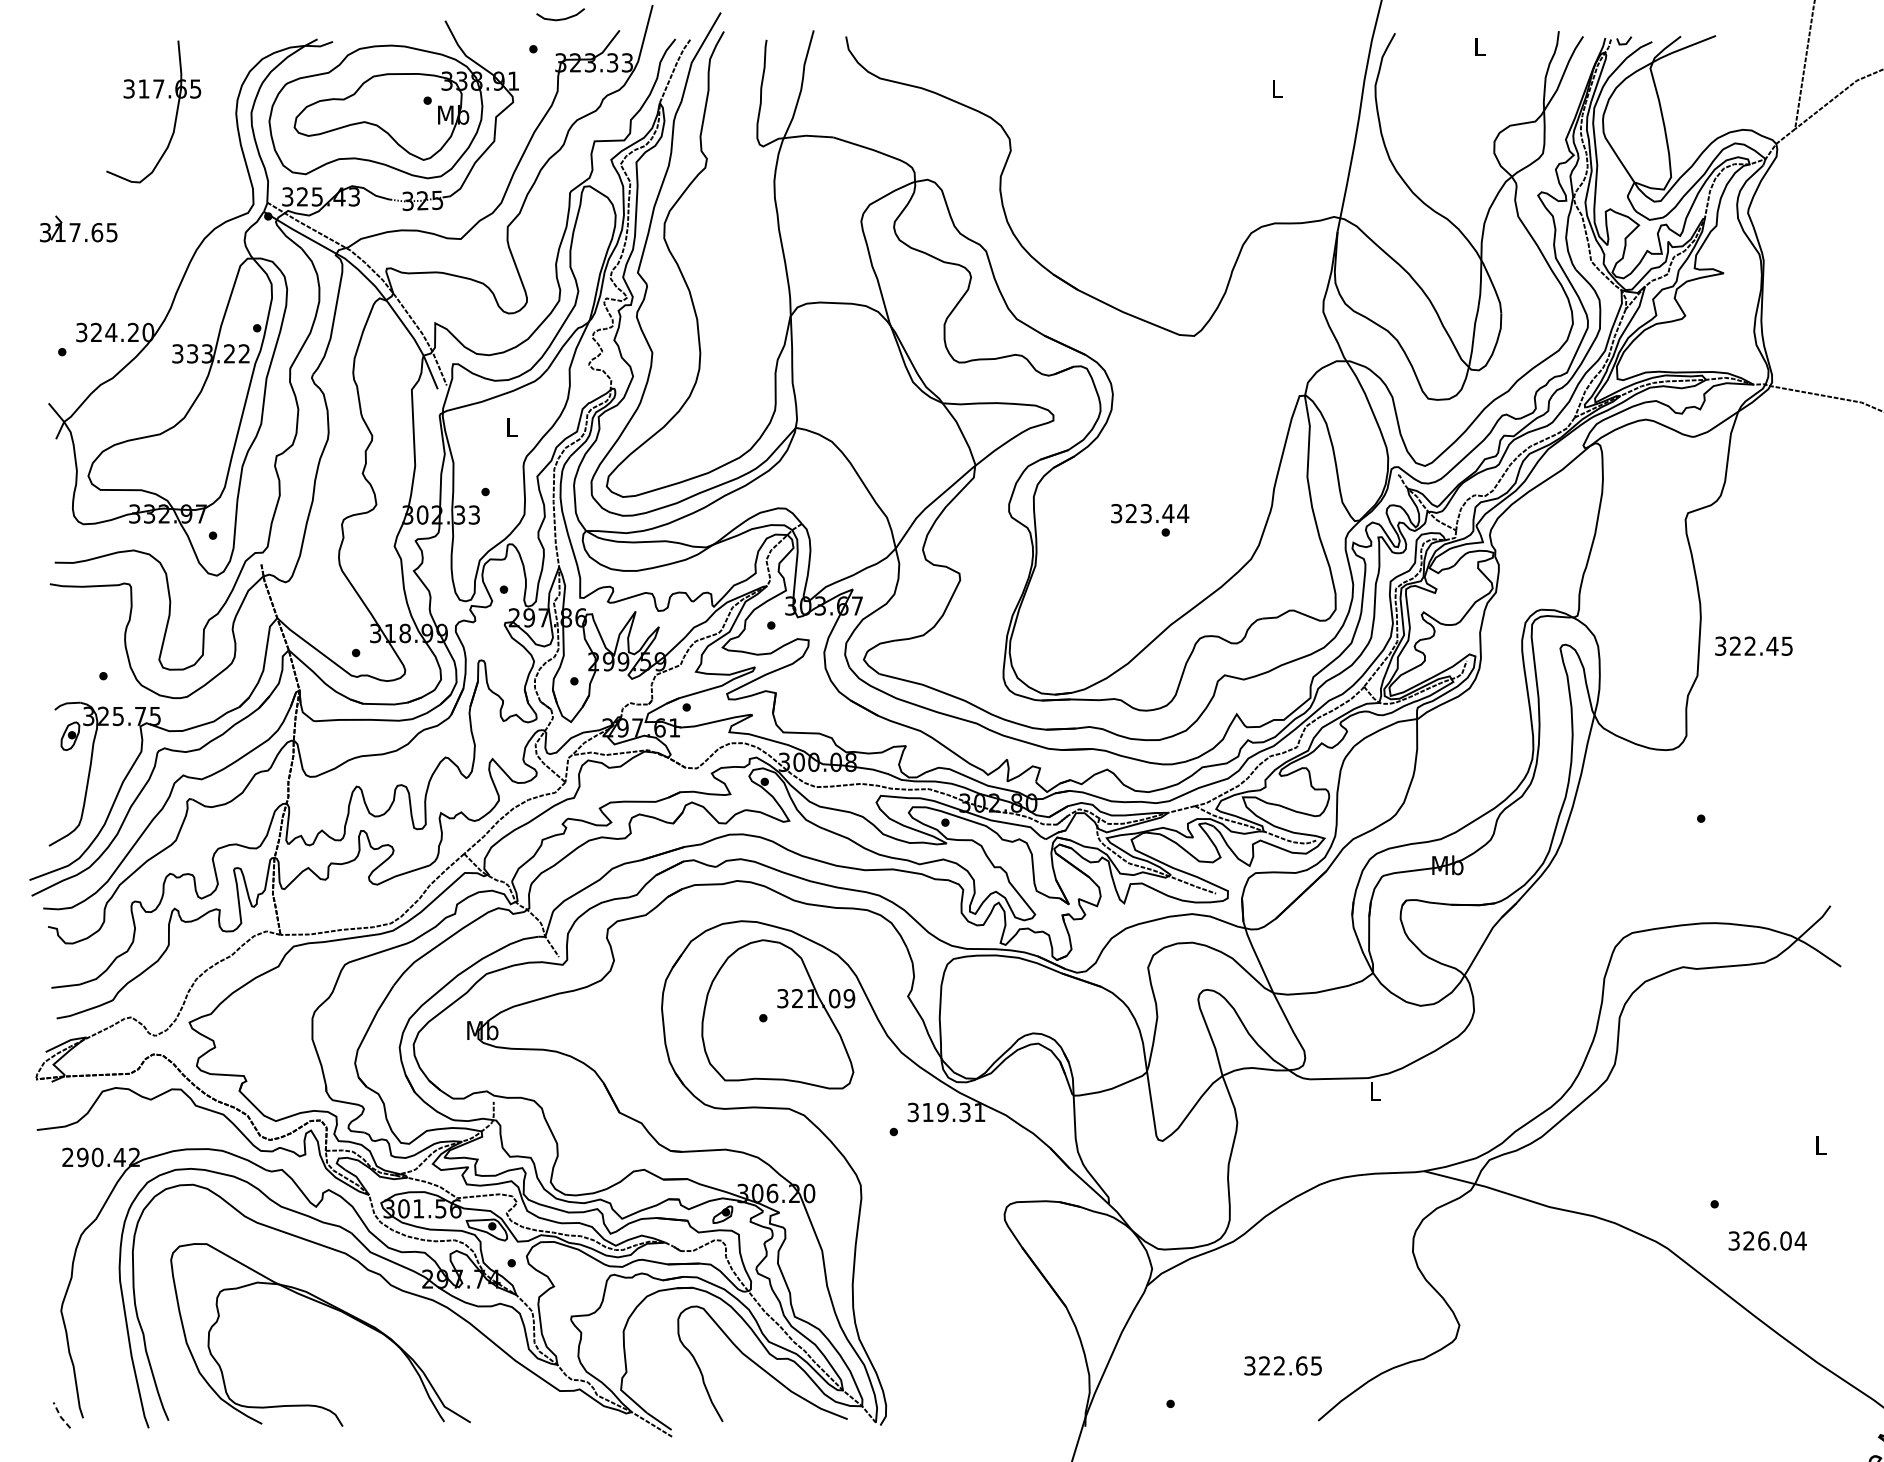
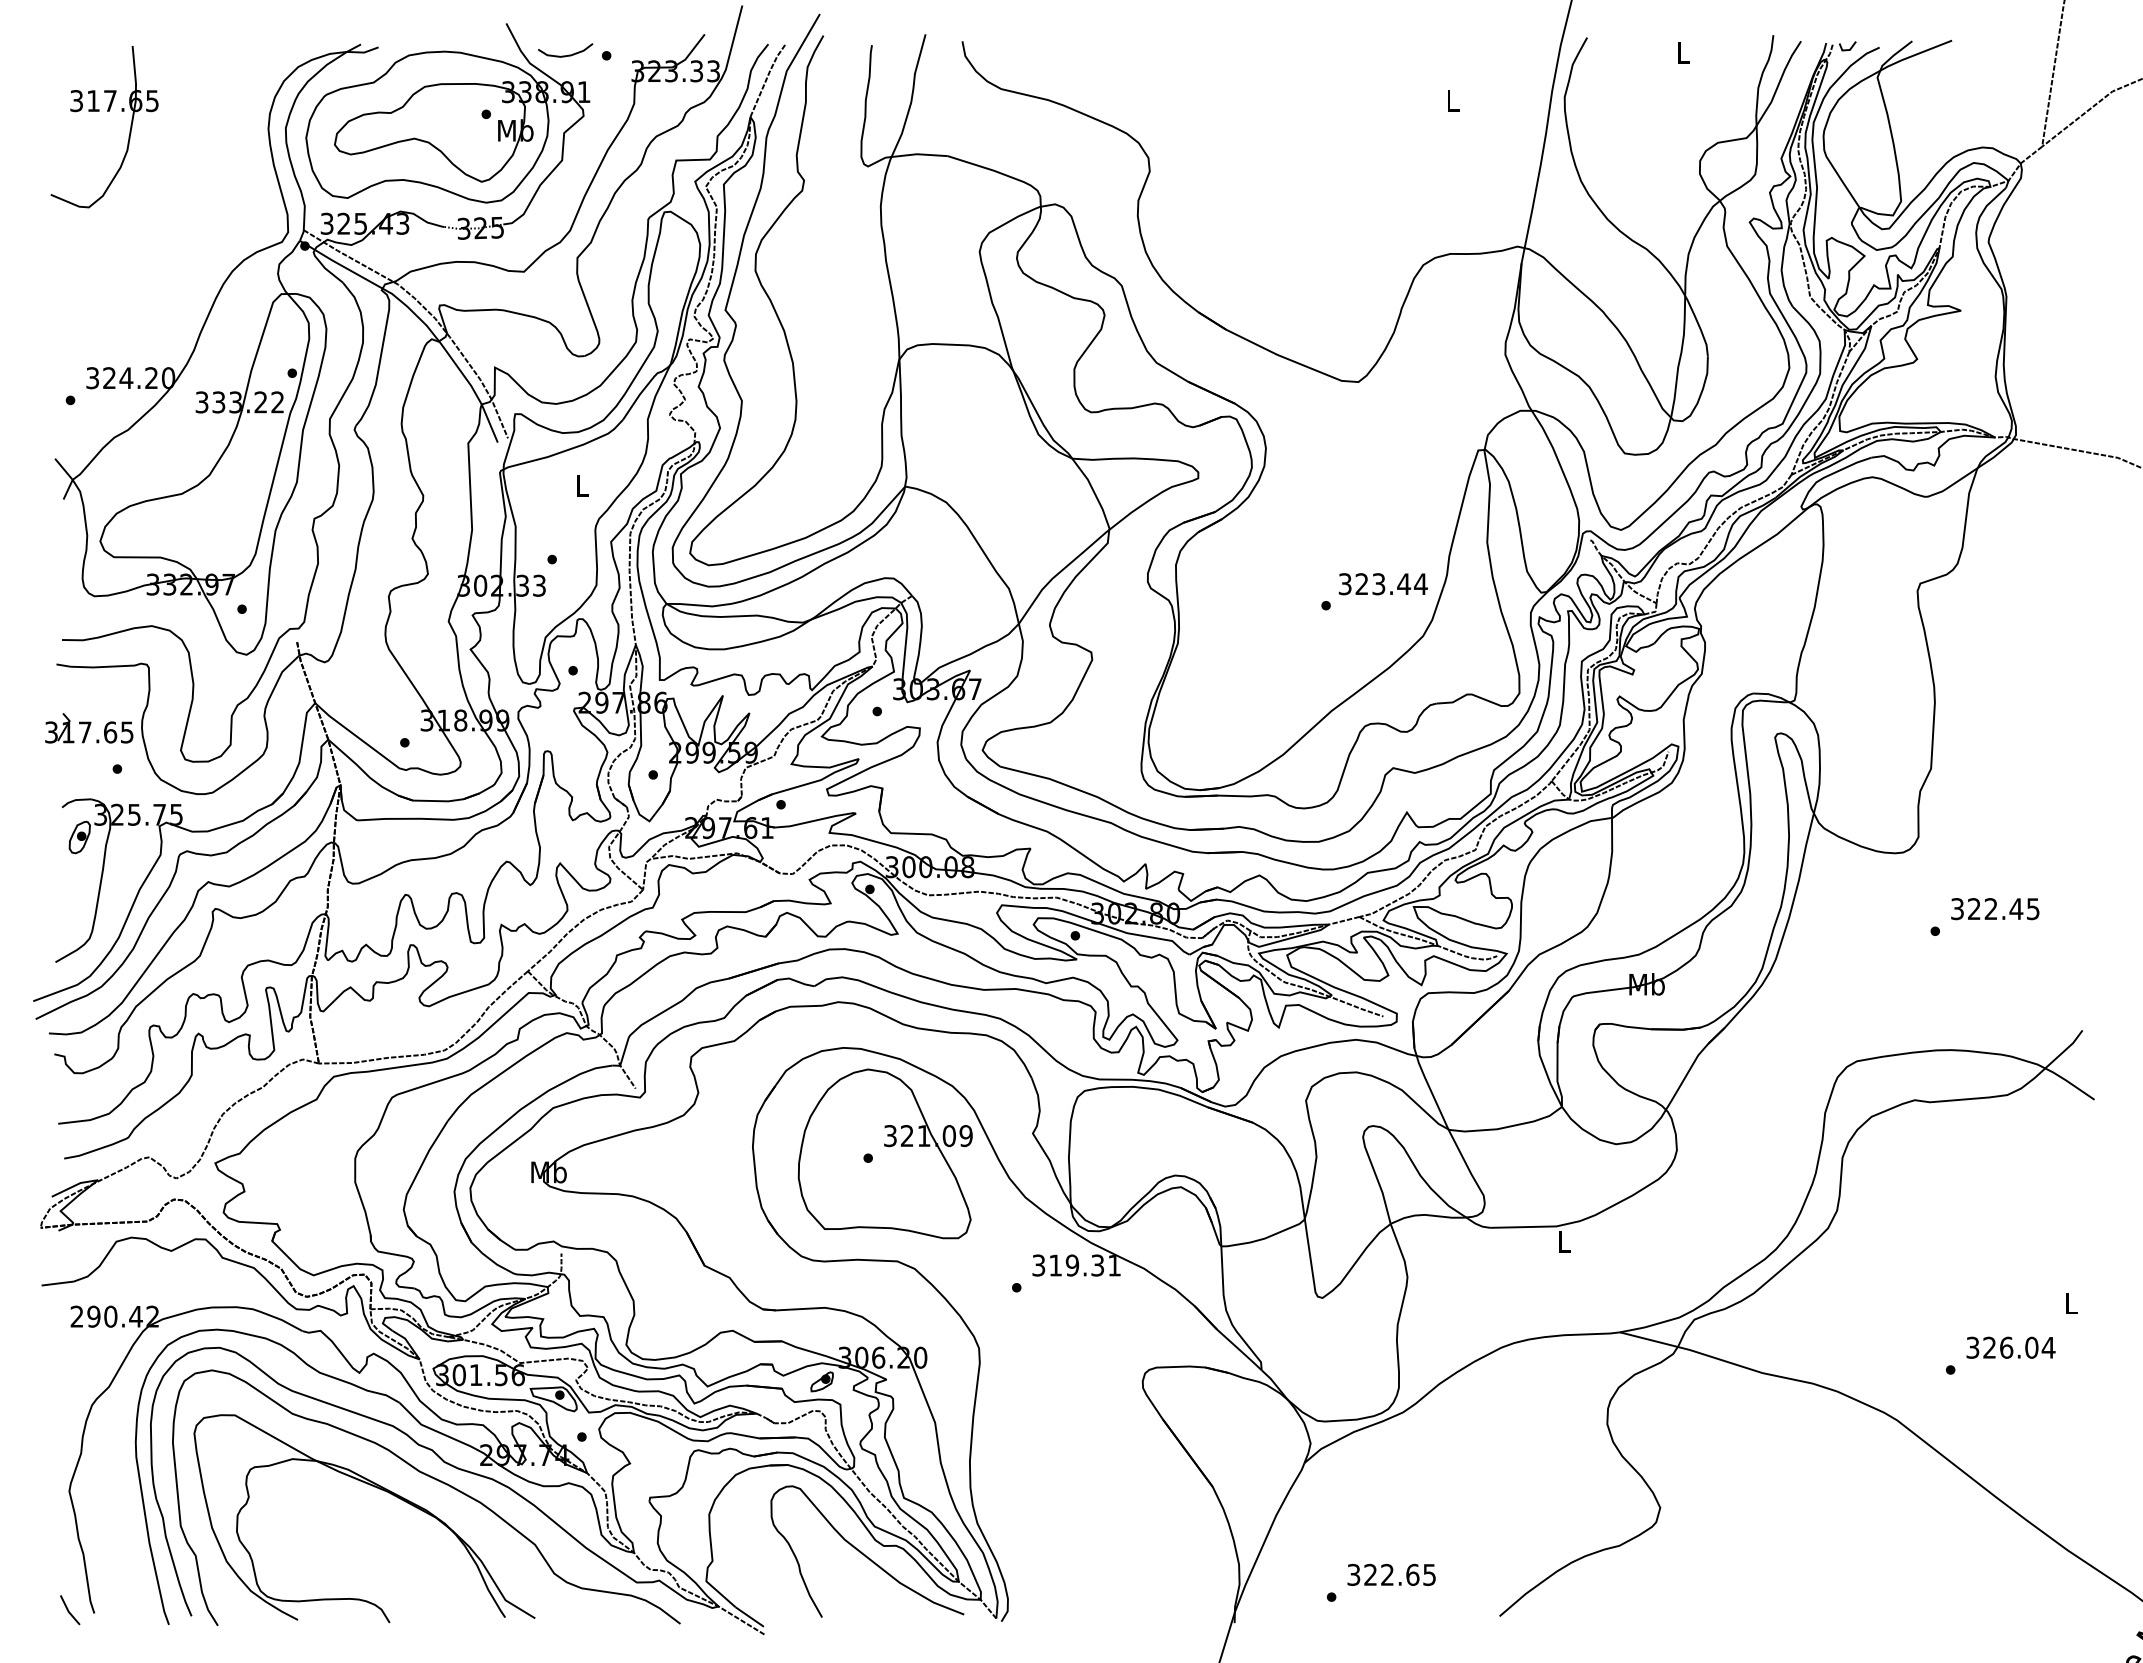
curve: (563, 18) -> (568, 54), moved
part: (156, 98) -> (107, 111), moved
part: (78, 229) -> (89, 728), moved
text: (1149, 513) -> (1382, 584), moved
text: (1754, 646) -> (1995, 909), moved
text: (1767, 1240) -> (2010, 1347), moved
curve: (379, 1299) -> (431, 1478), added
text: (1283, 1365) -> (1391, 1574), moved
line: (60, 1416) -> (68, 1611), dashed -> solid

